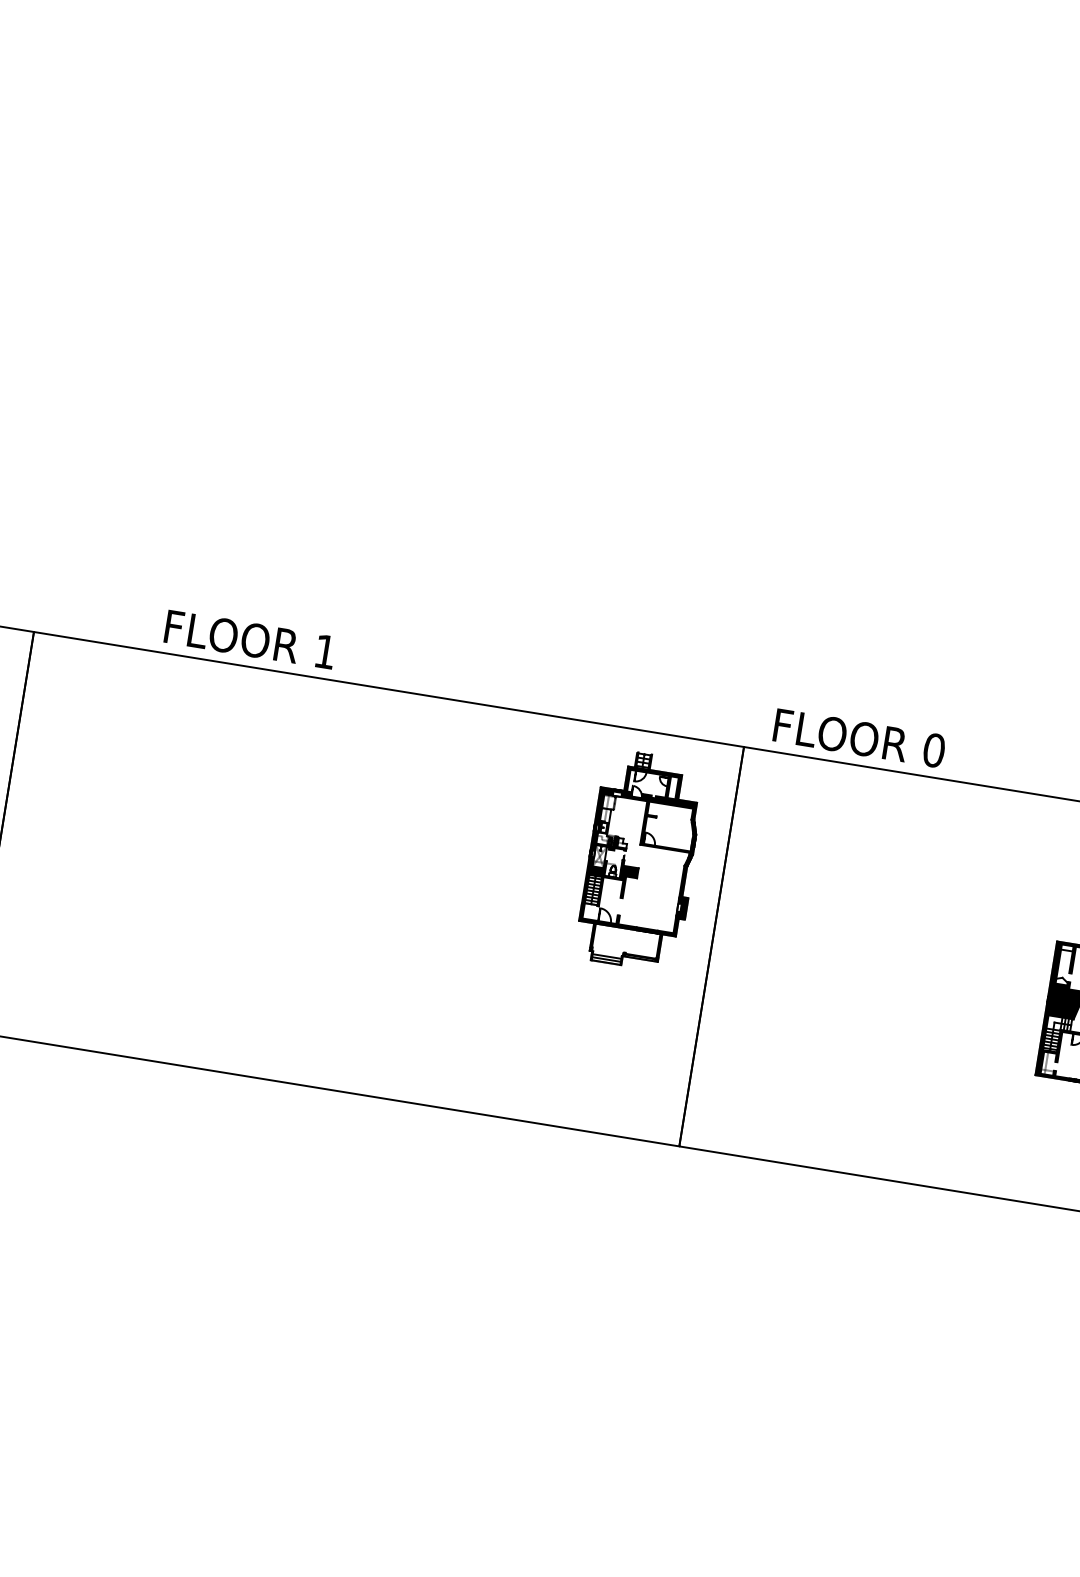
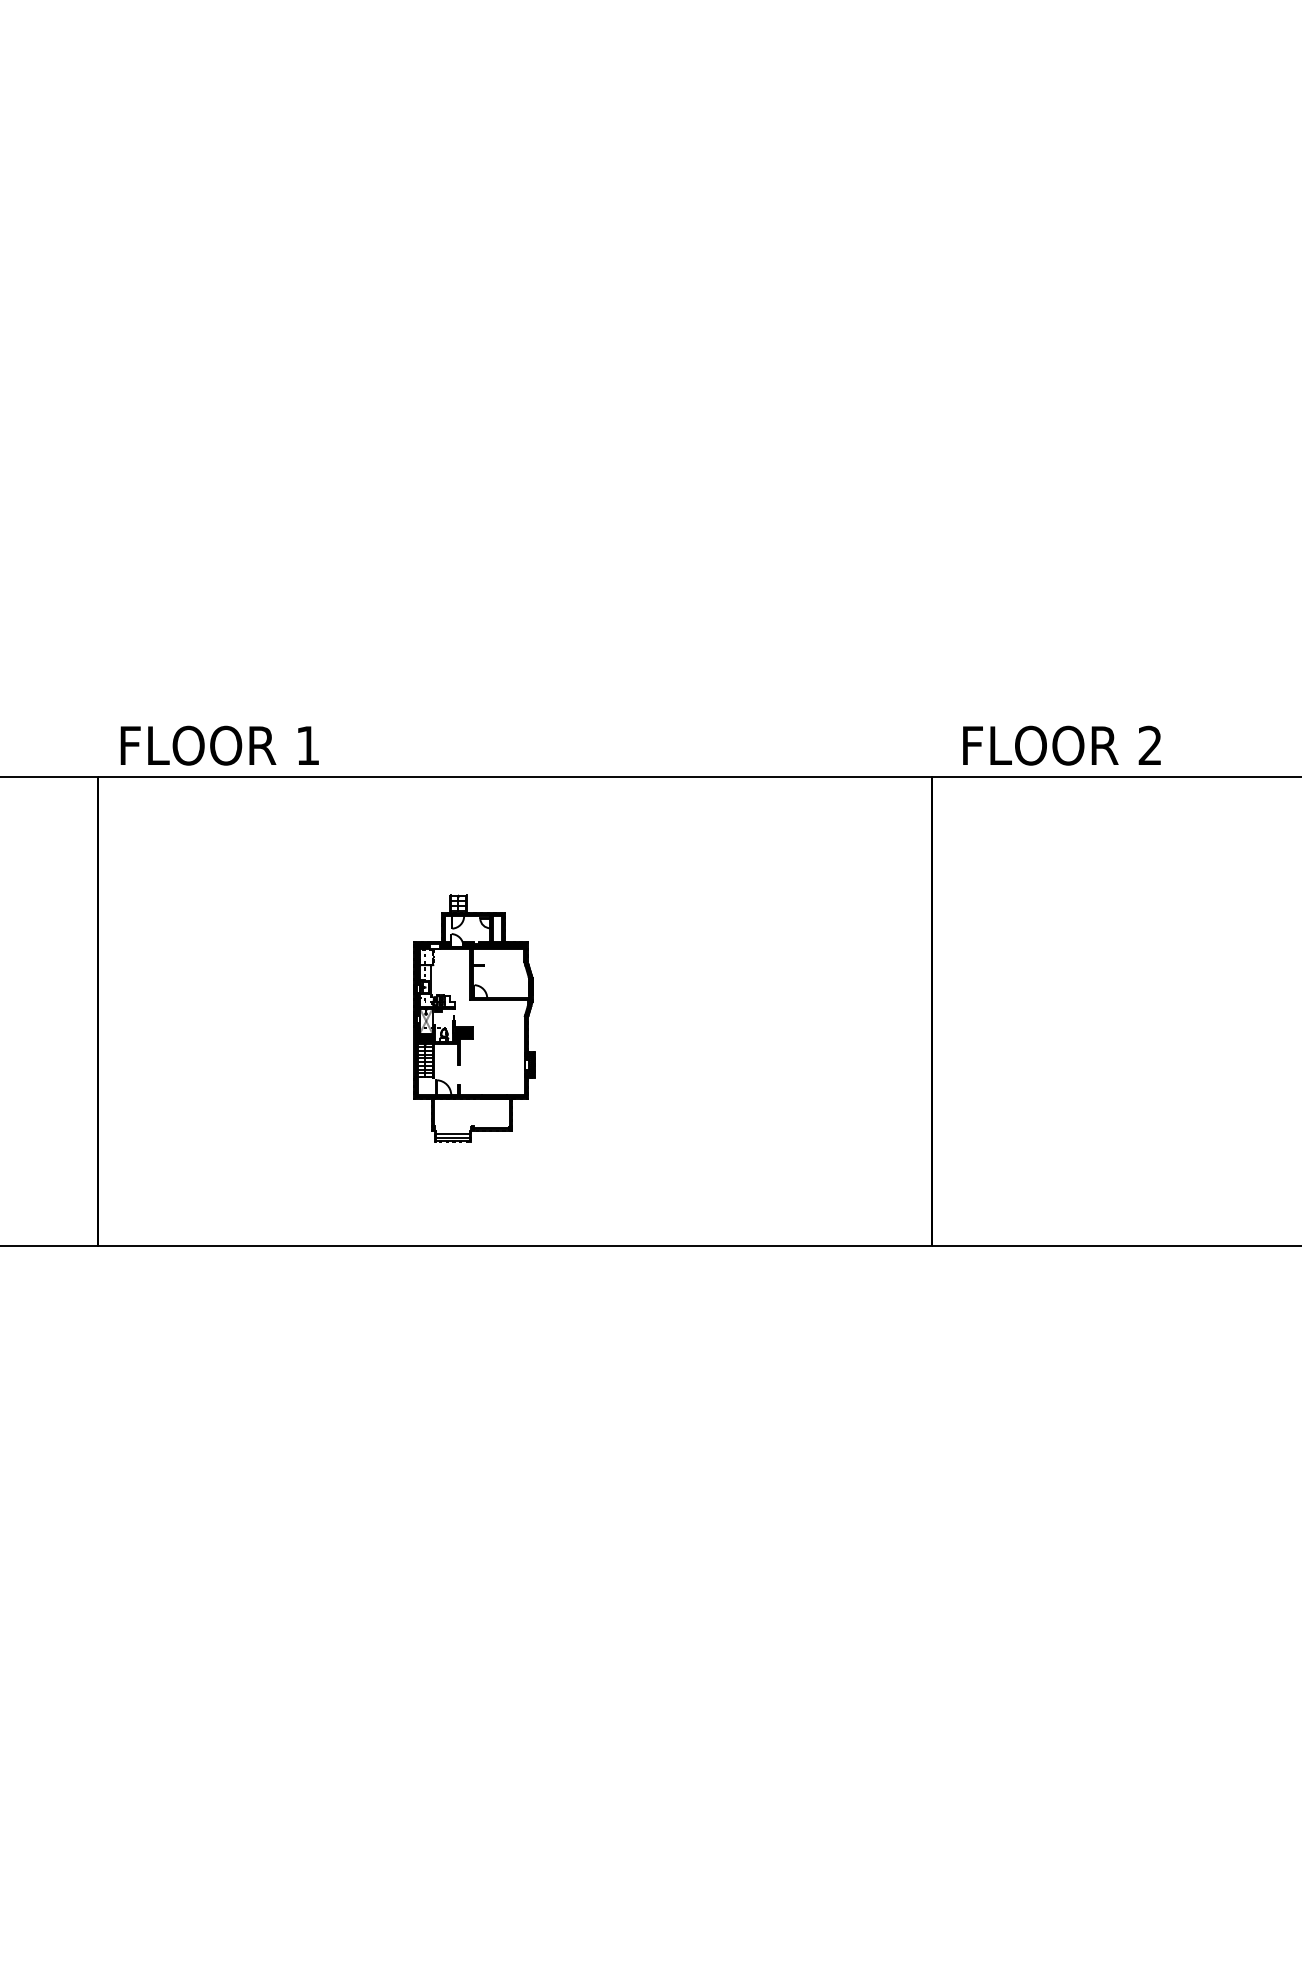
text: (249, 639) -> (219, 745), moved
text: (934, 750) -> (1150, 745), 0 -> 2
part: (641, 860) -> (474, 1018), moved

